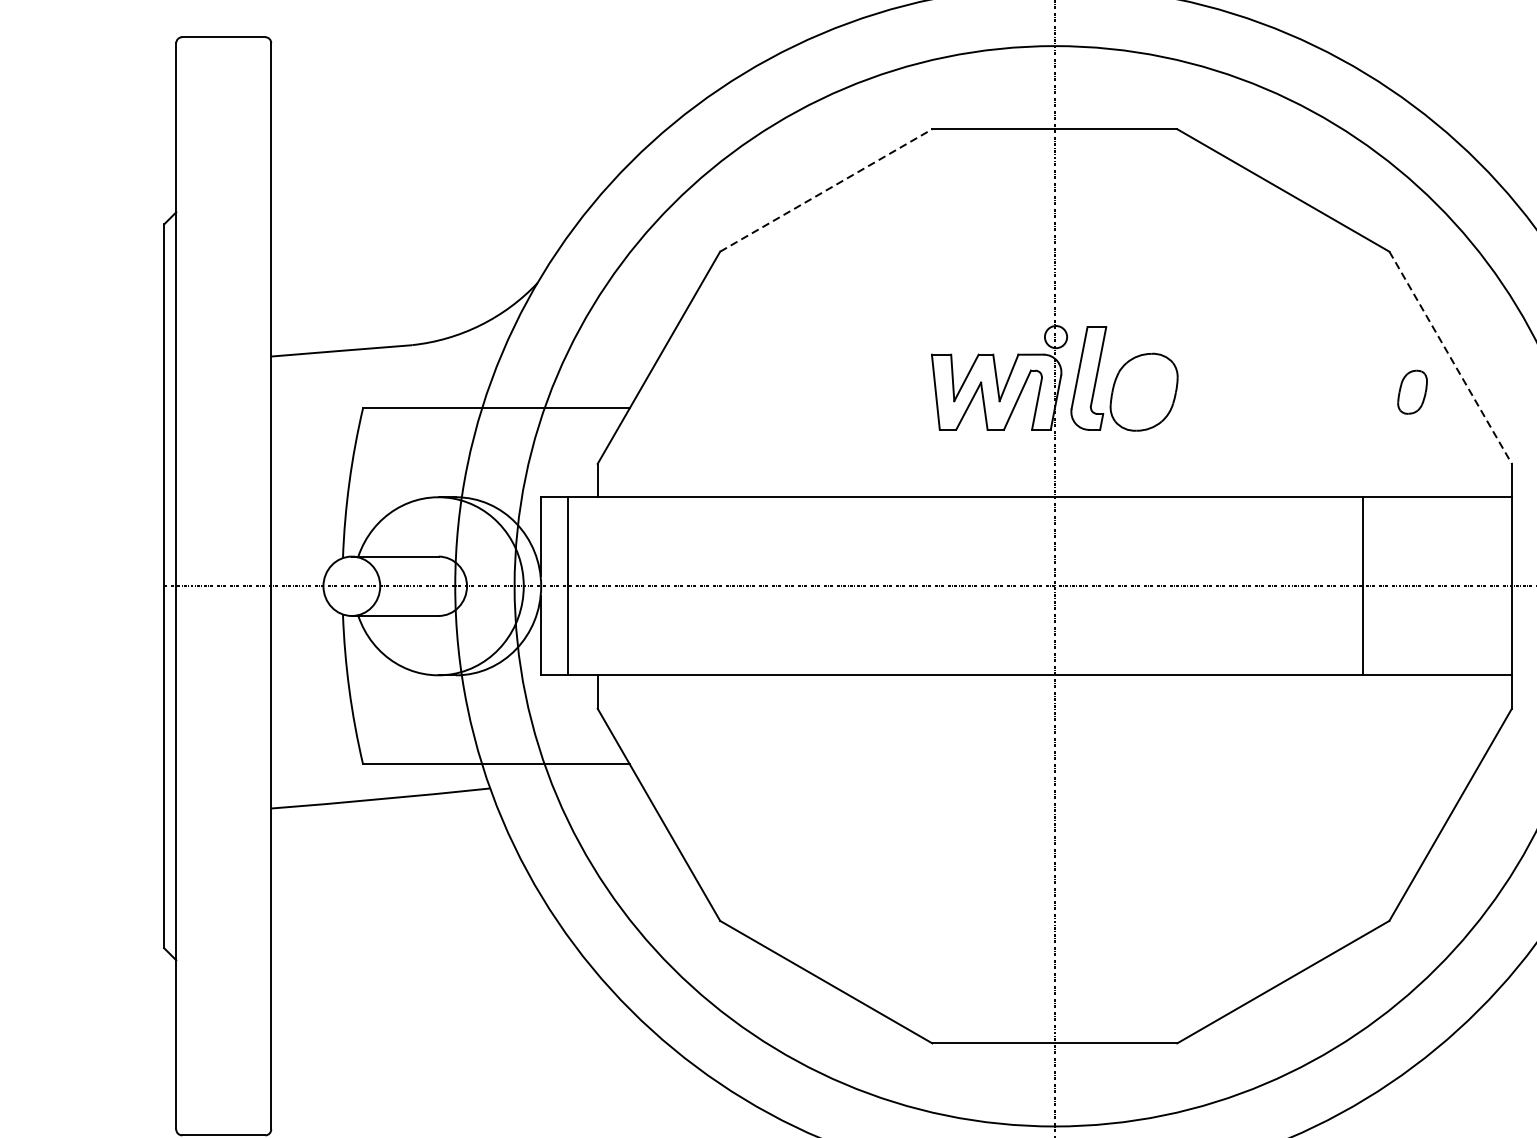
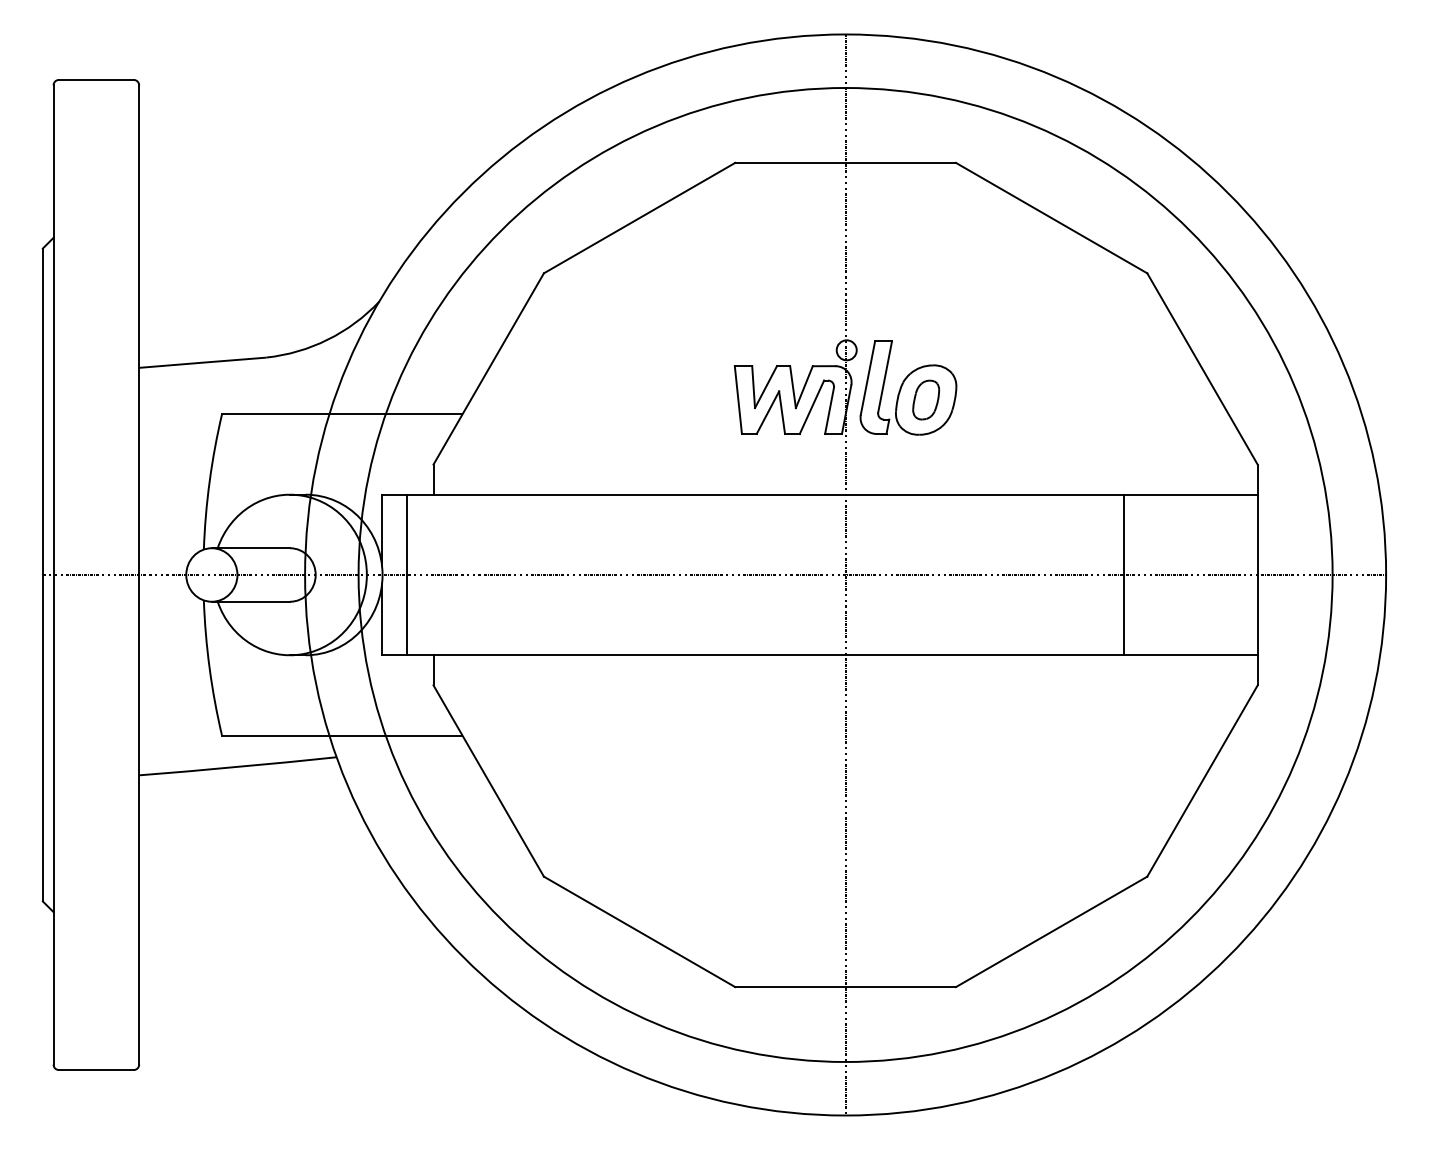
line: (827, 189) -> (640, 217), dashed -> solid
line: (1450, 358) -> (1202, 369), dashed -> solid
part: (1412, 391) -> (926, 399), moved

